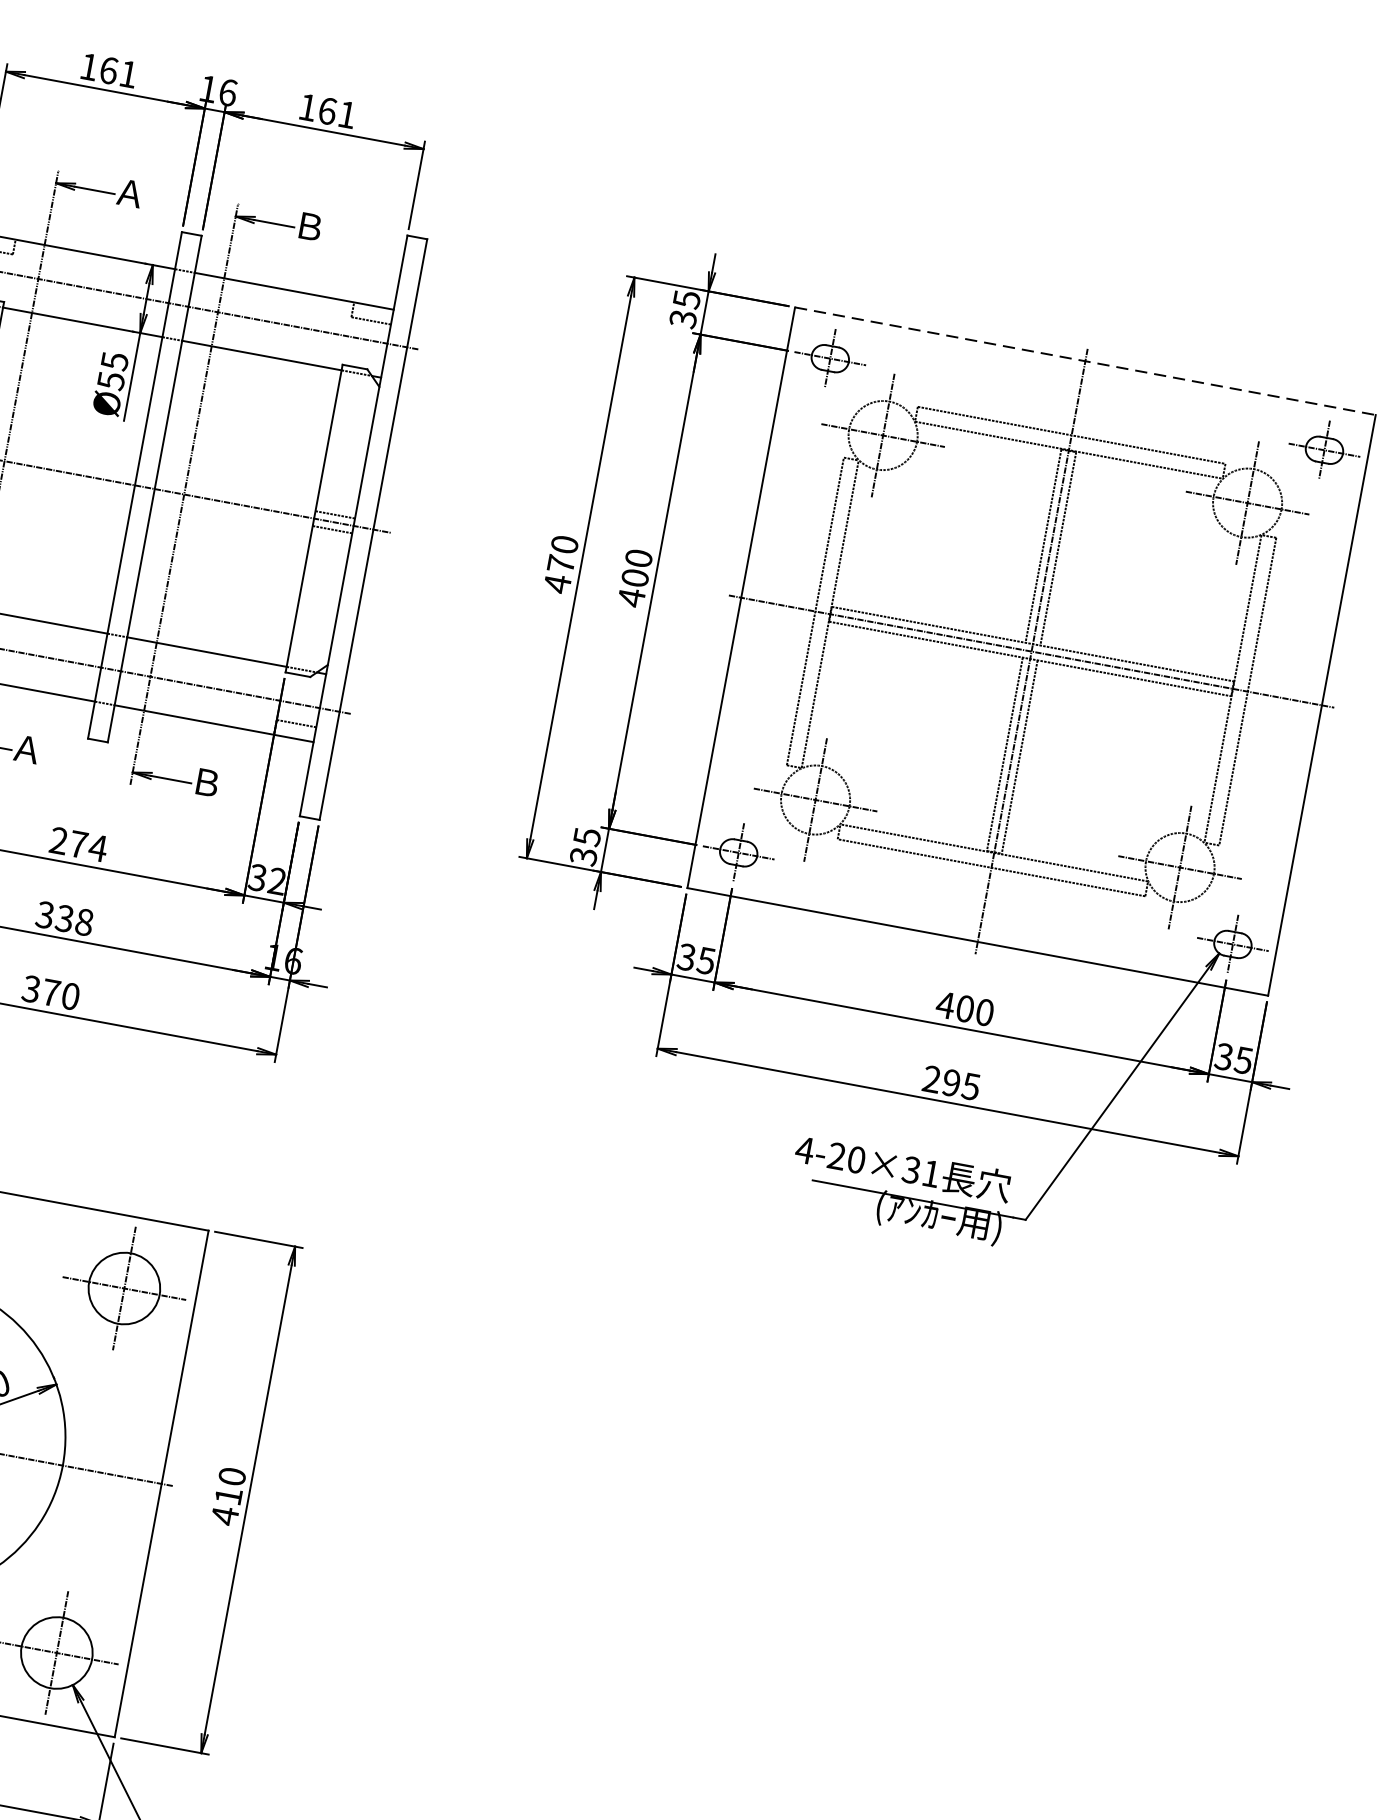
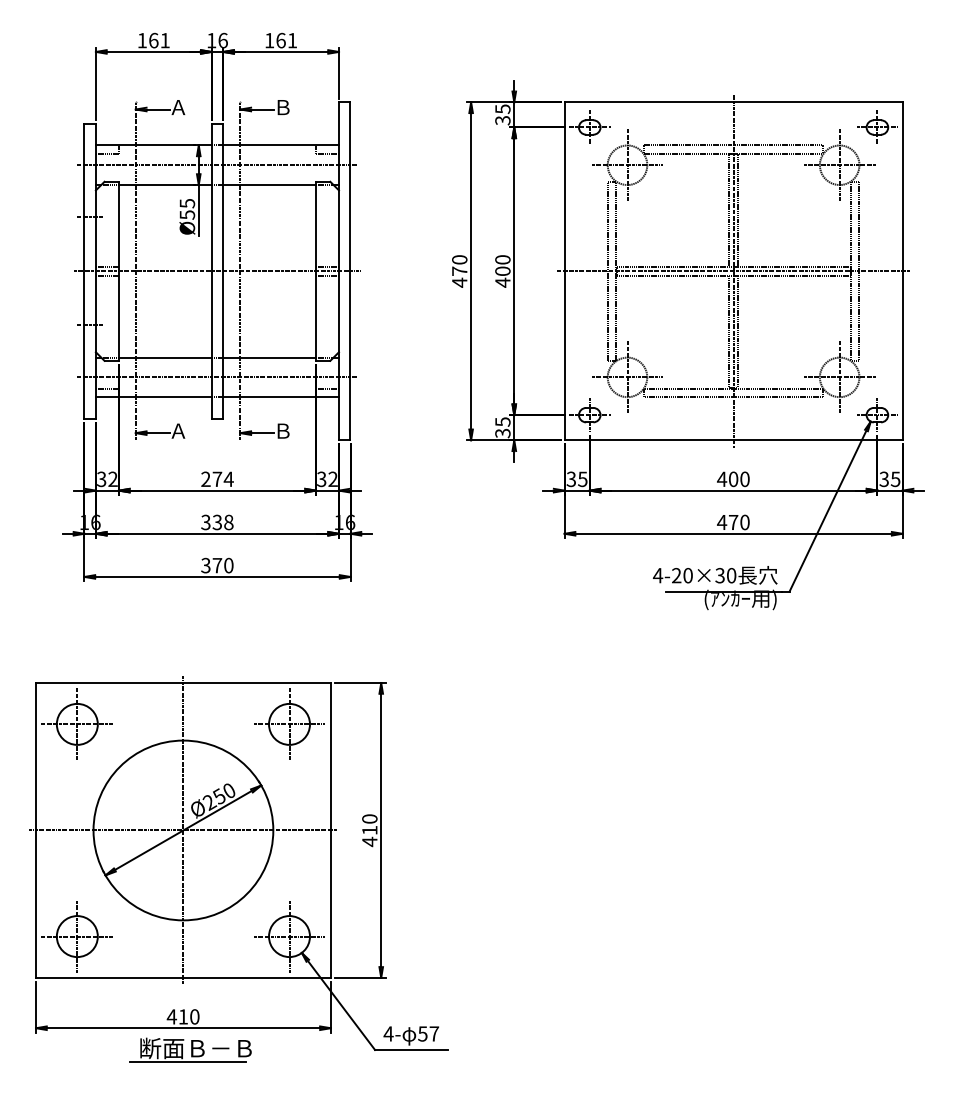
line: (1086, 361) -> (734, 102), dashed -> solid
text: (951, 1083) -> (733, 522), 295 -> 470
text: (931, 1173) -> (731, 575), 4-20×31 -> 4-20×30

